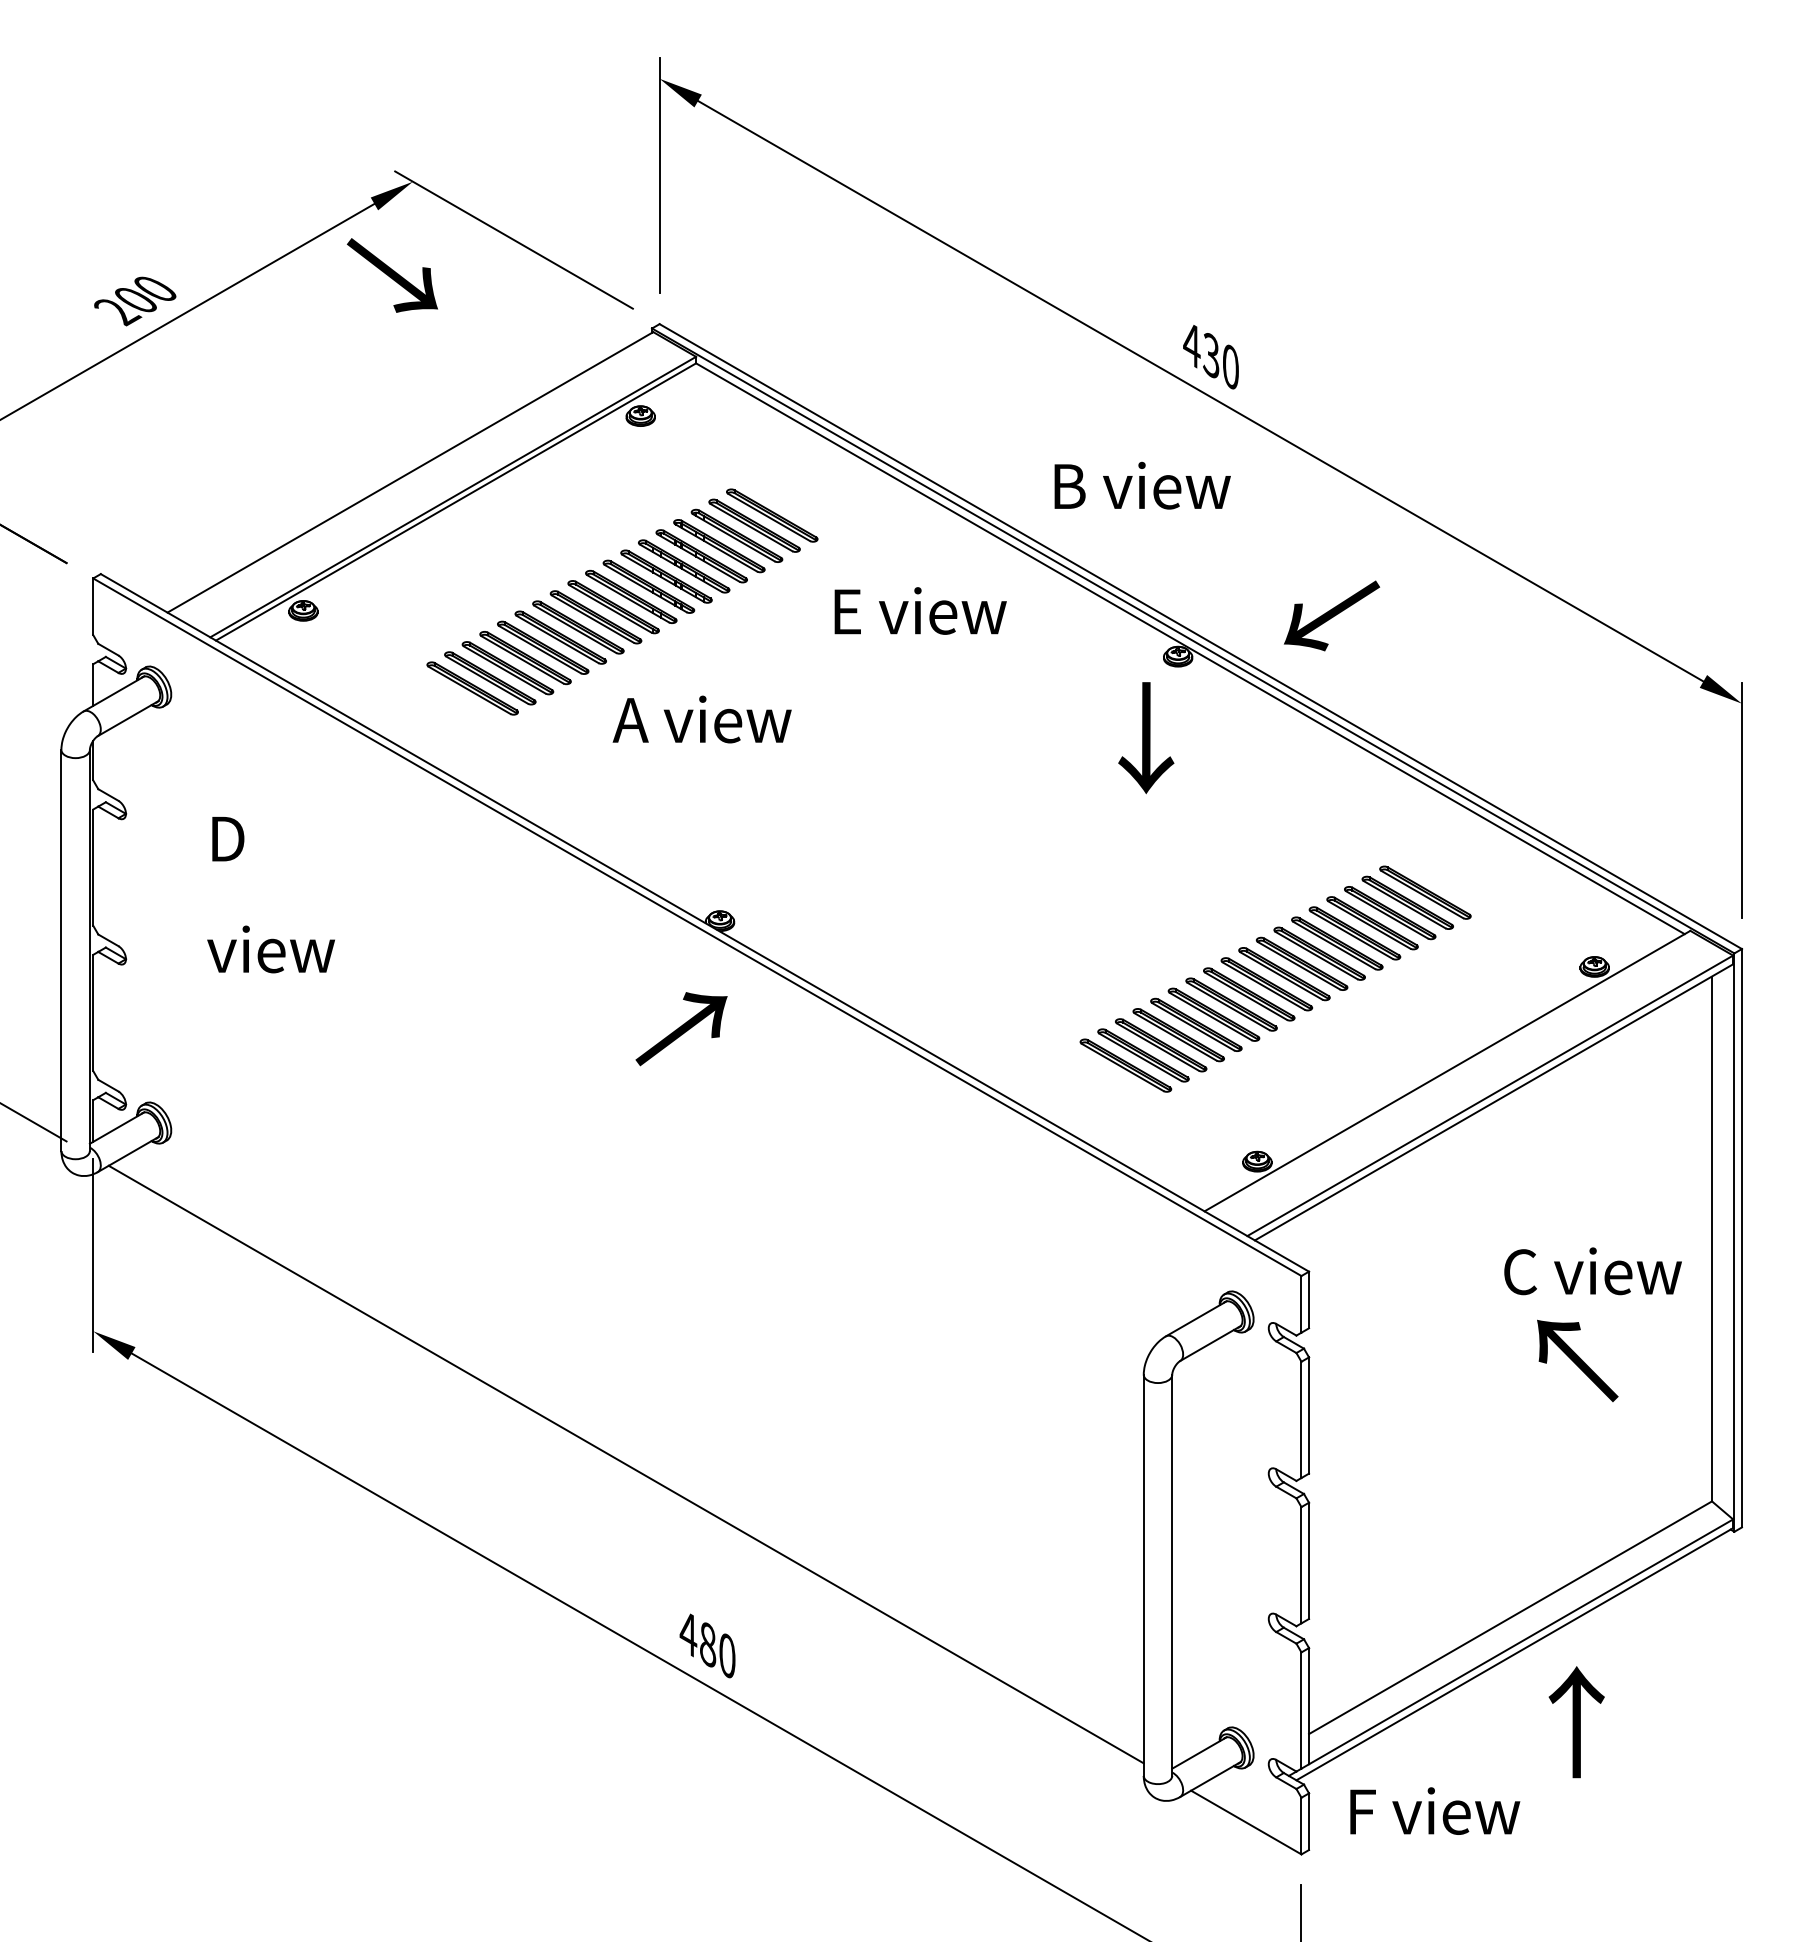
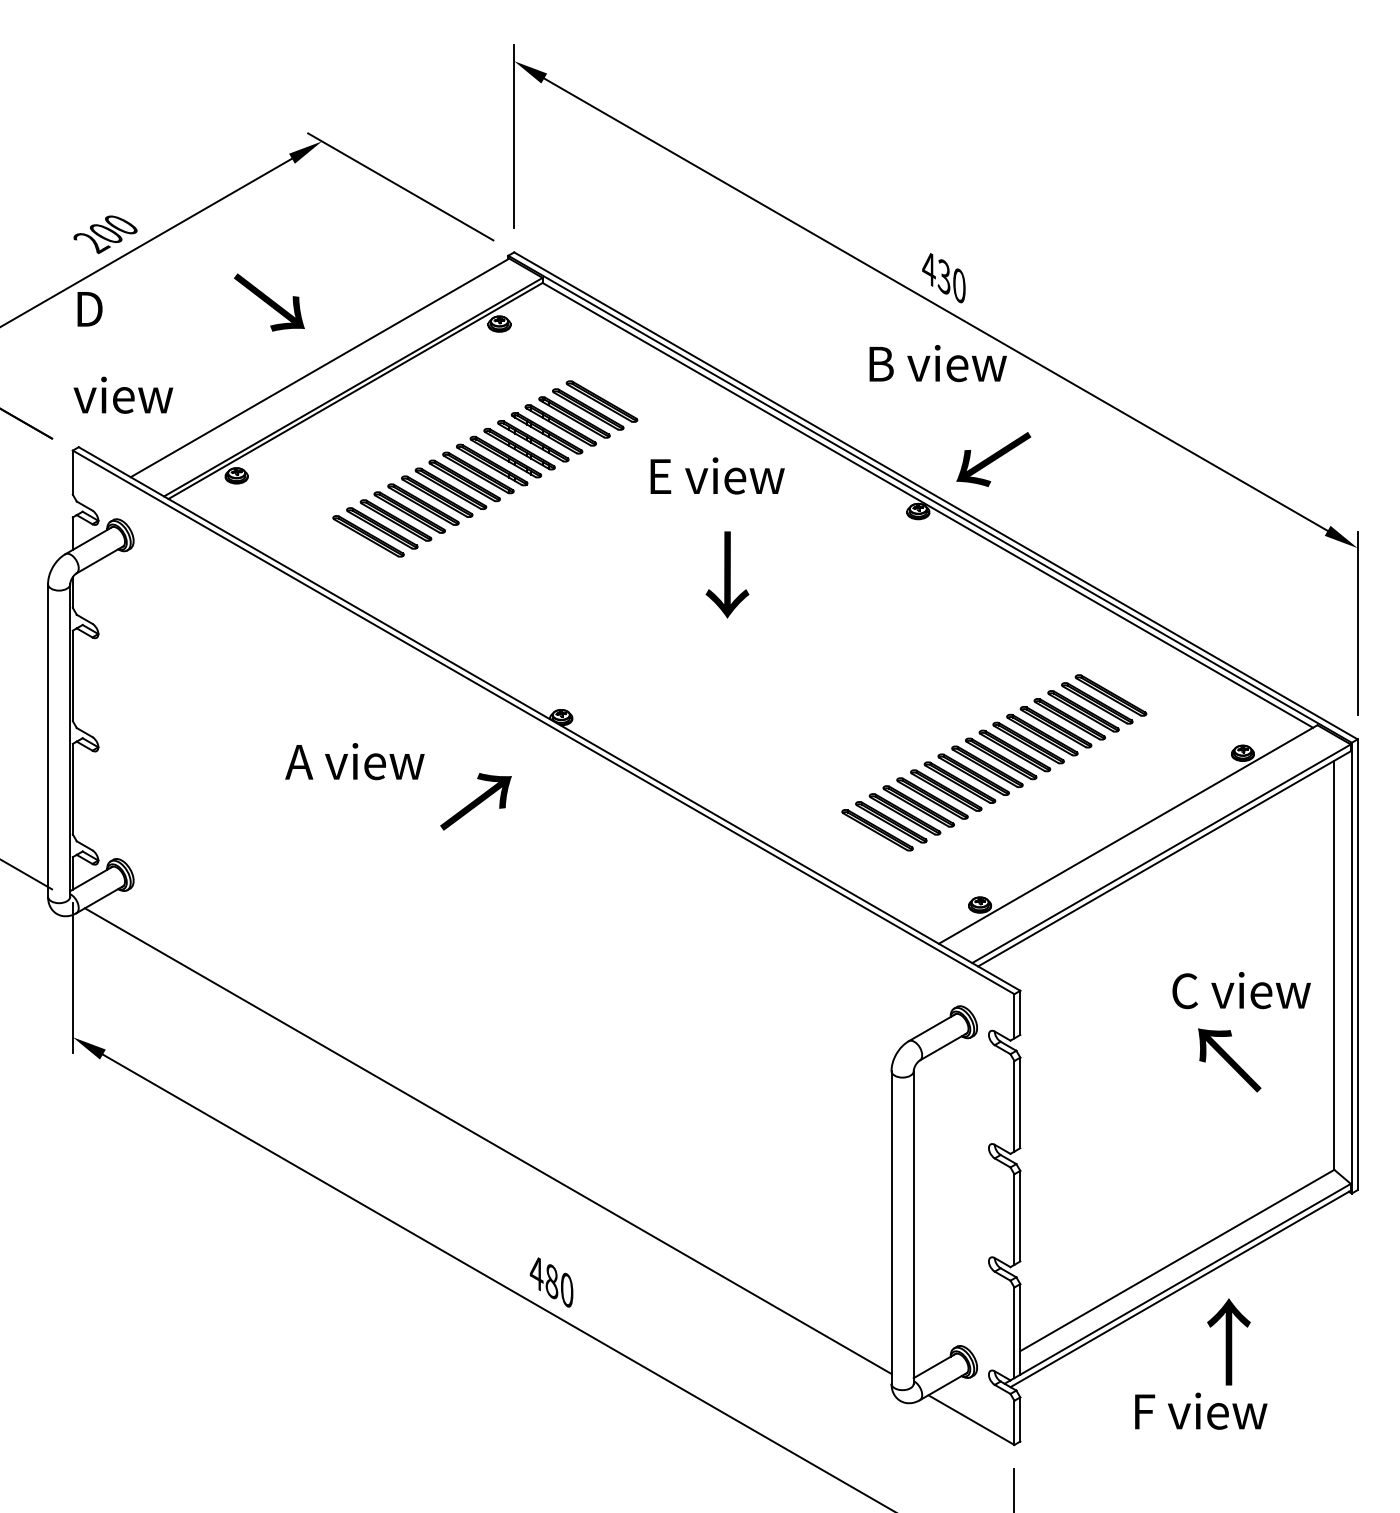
text: (392, 275) -> (269, 302), moved
text: (1142, 485) -> (938, 363), moved
text: (1331, 615) -> (993, 459), moved
text: (701, 719) -> (354, 761), moved
text: (1146, 738) -> (727, 575), moved
text: (270, 895) -> (122, 353), moved
text: (681, 1029) -> (475, 802), moved
text: (1435, 1810) -> (1201, 1410), moved

